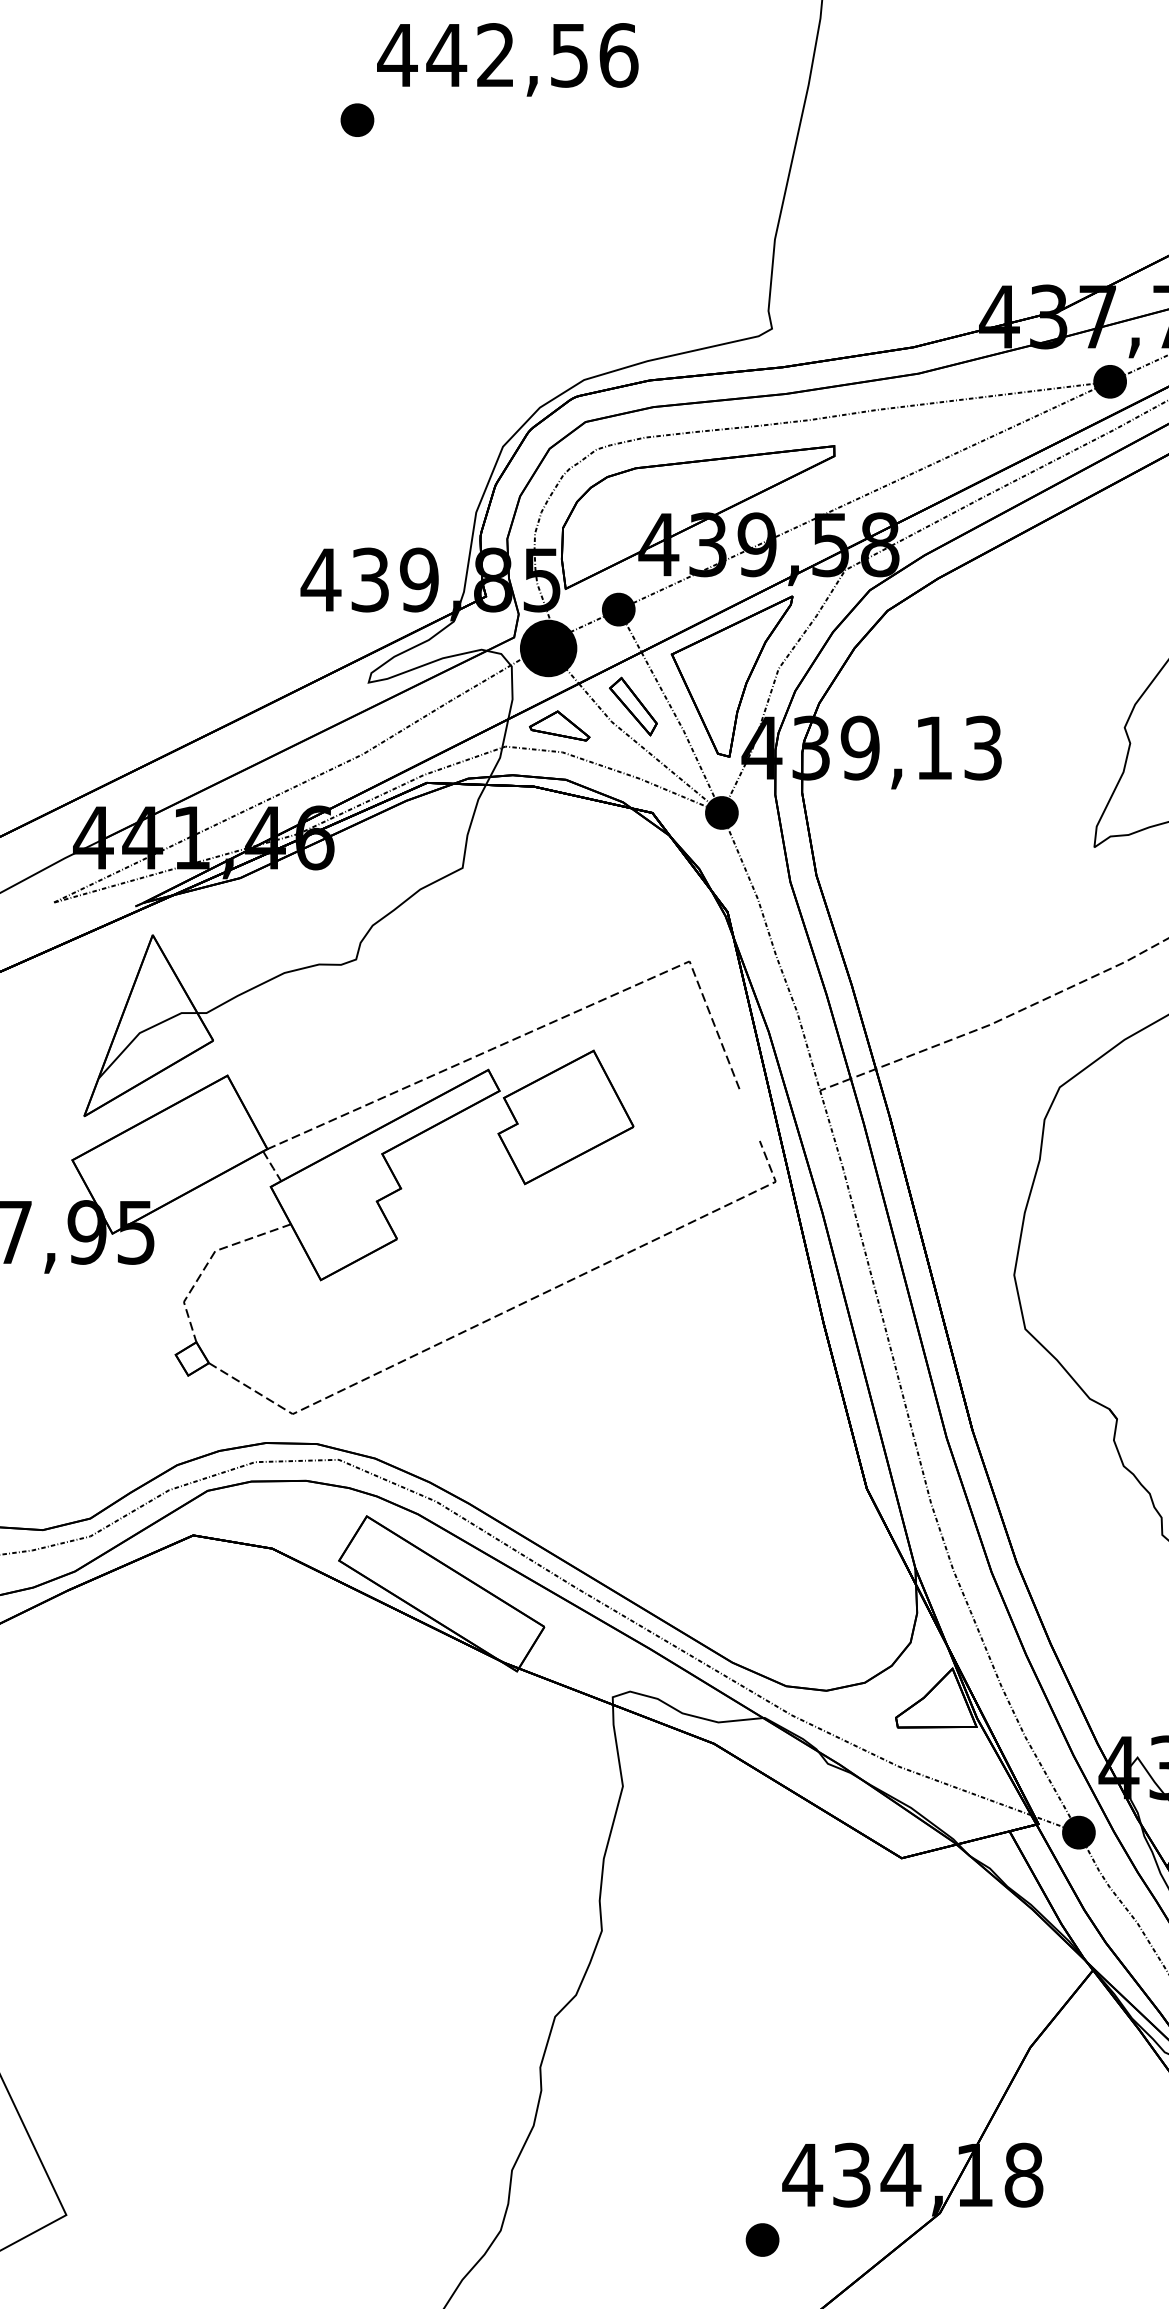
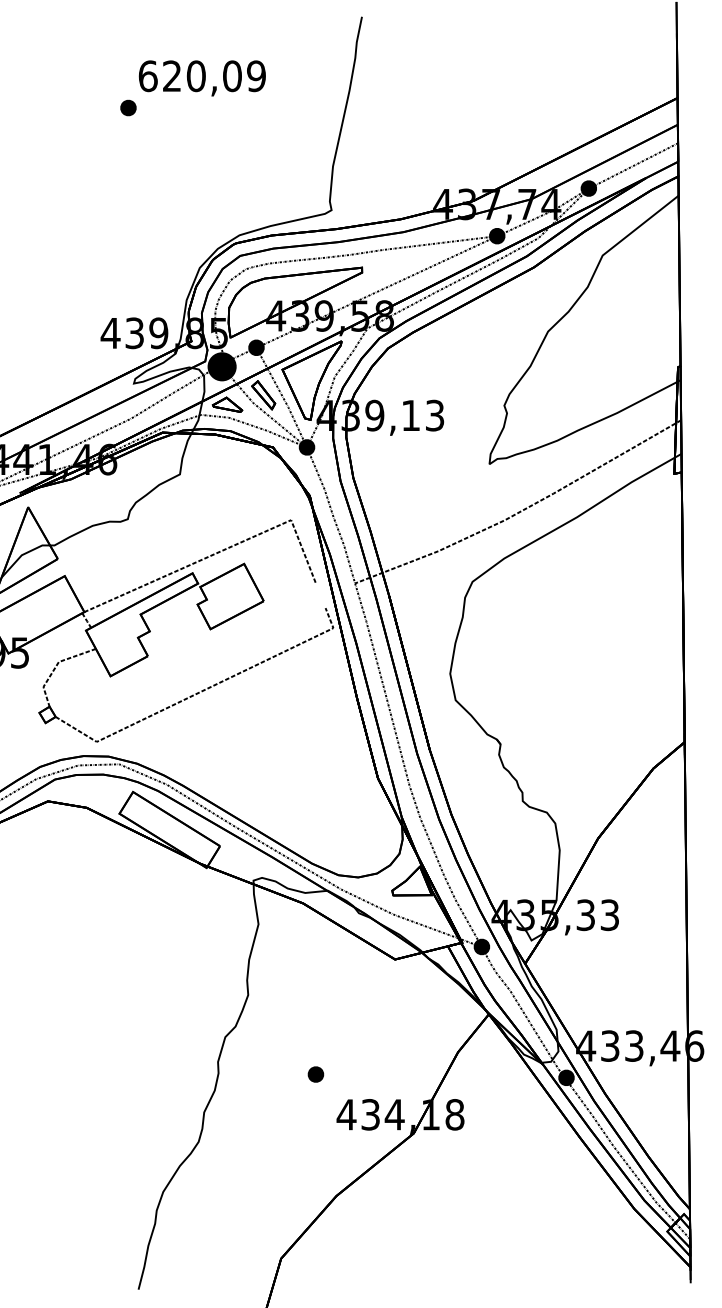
text: (508, 55) -> (202, 76), 442,56 -> 620,09
part: (761, 2239) -> (315, 1074), moved

